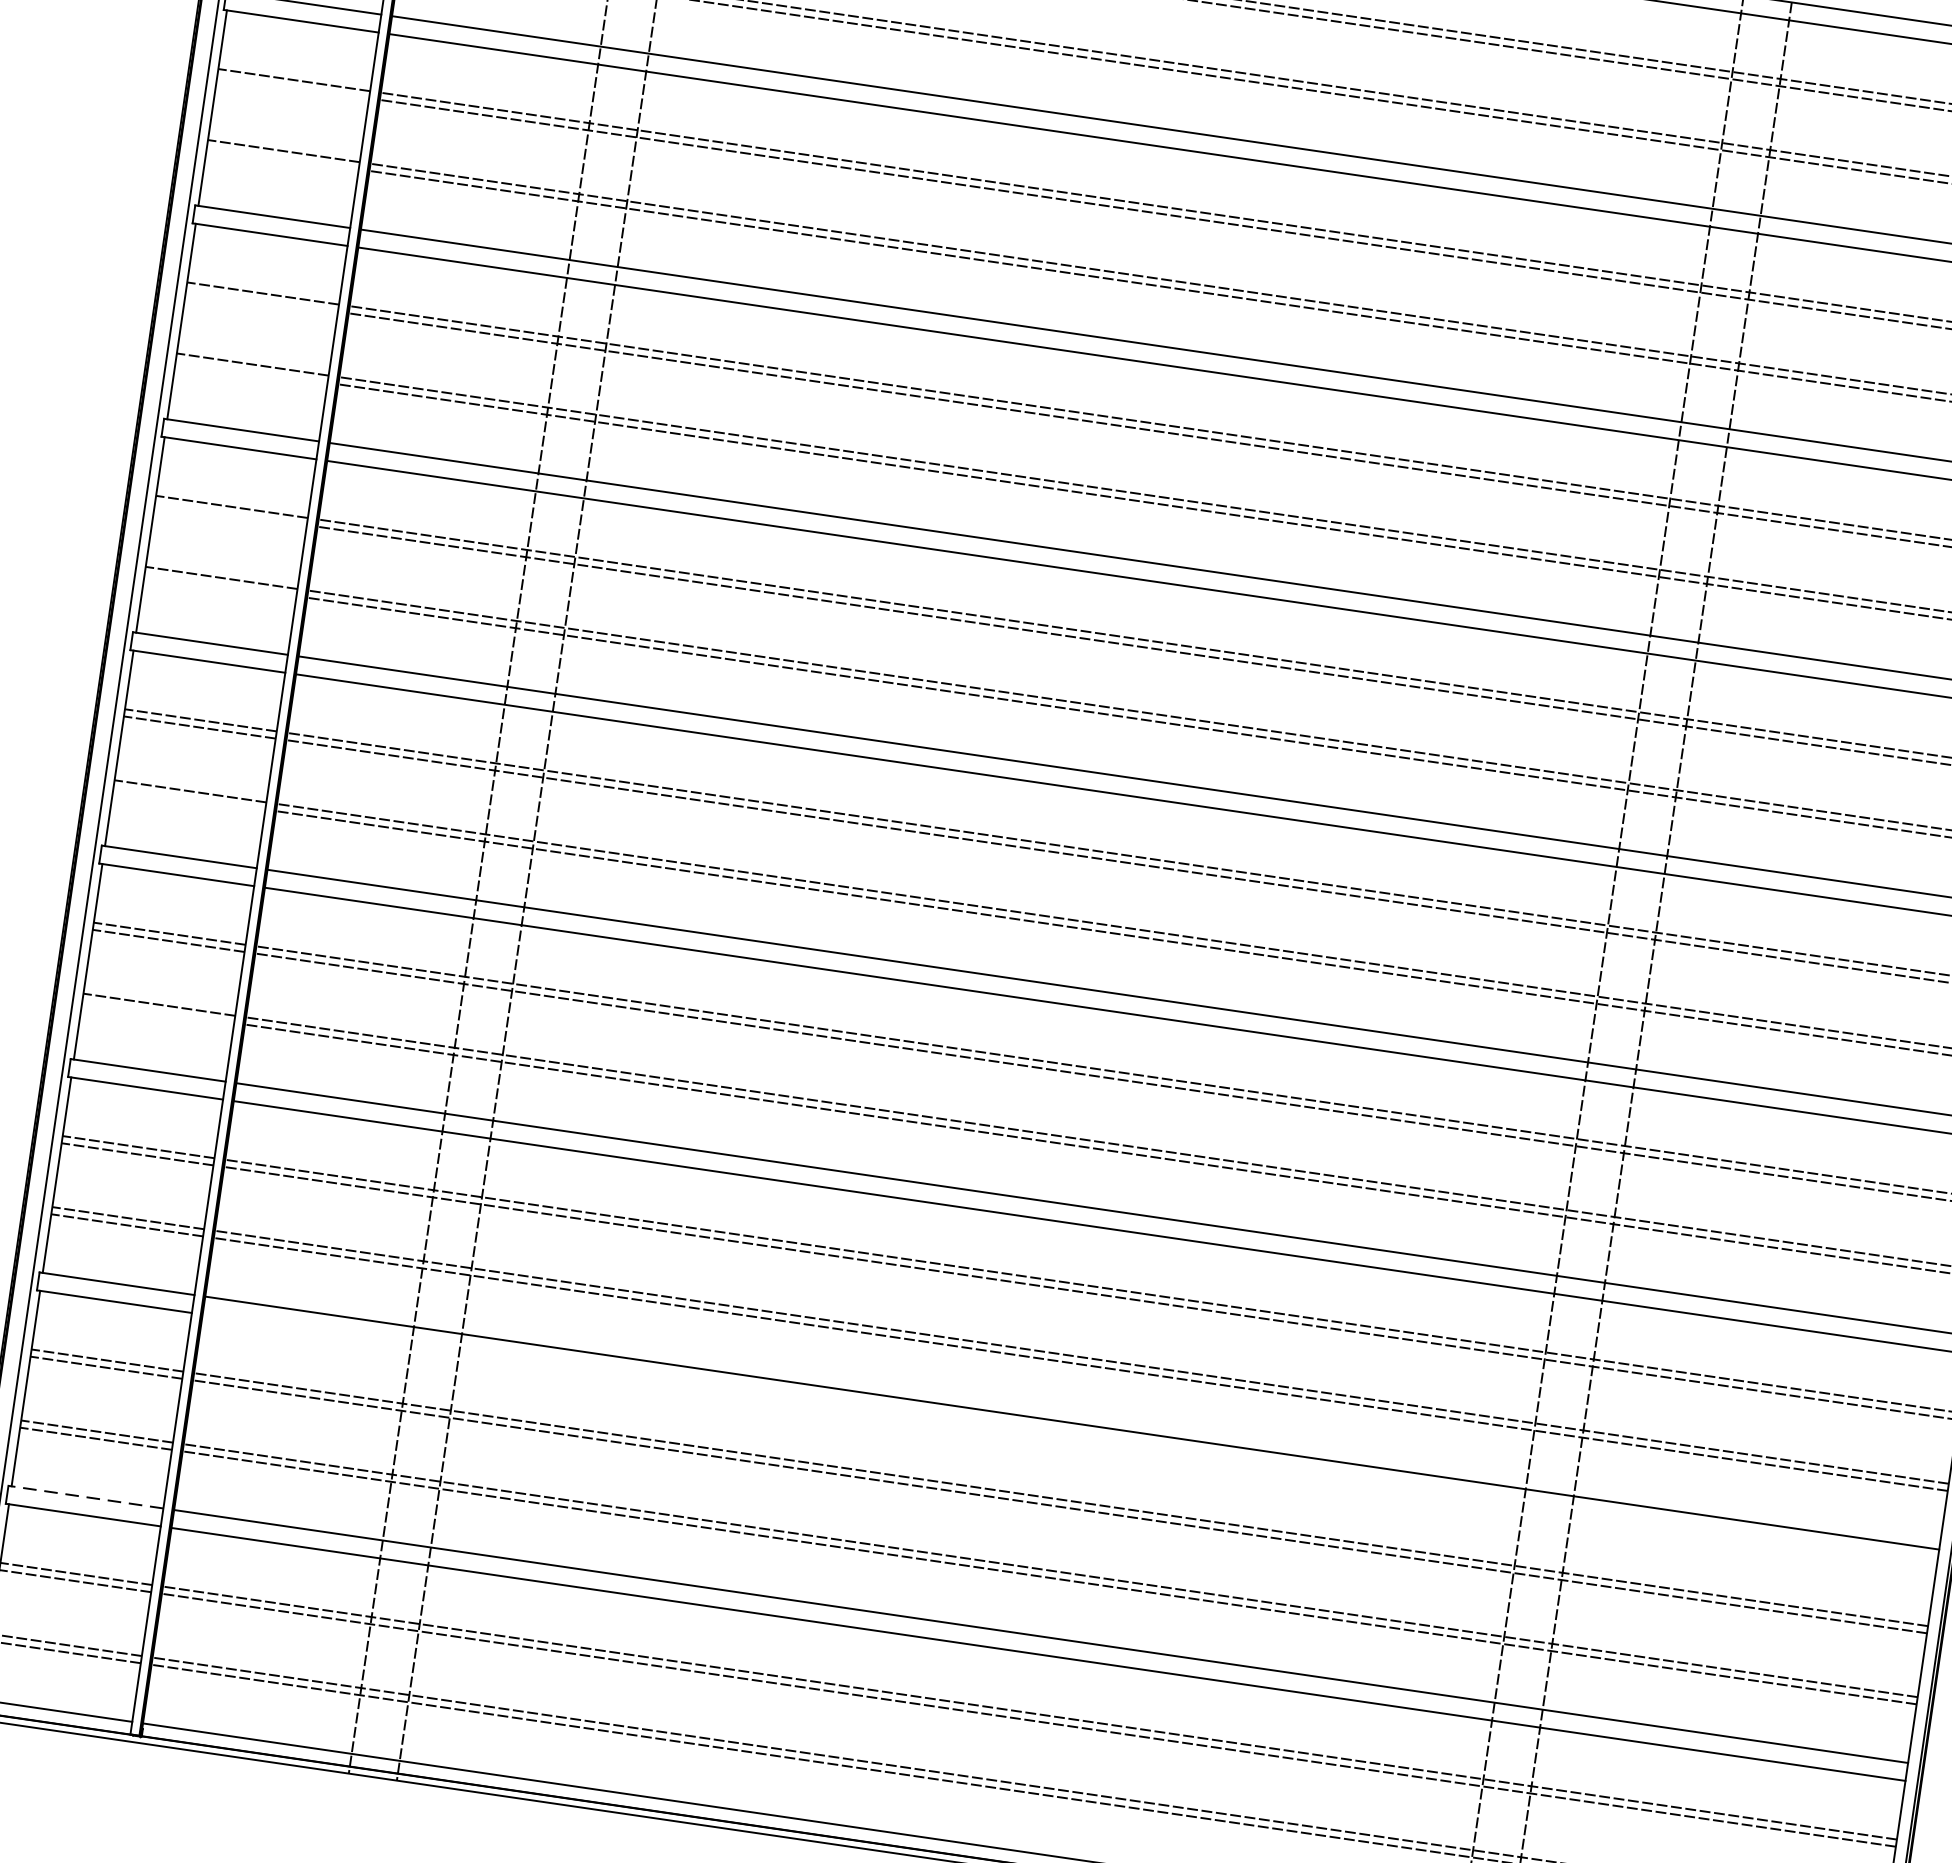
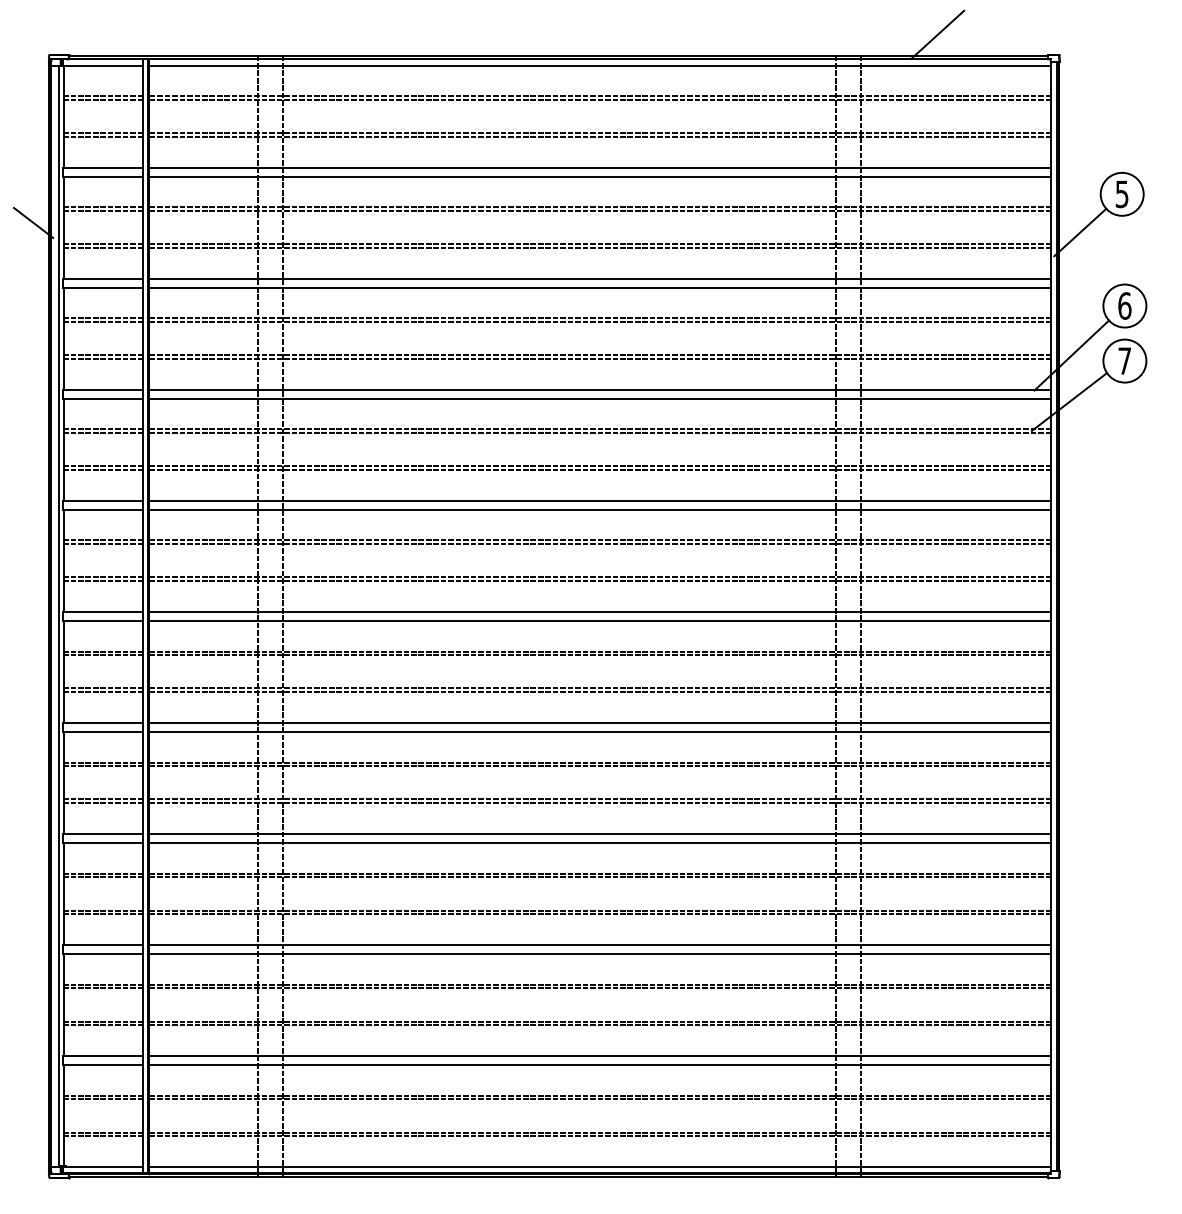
line: (292, 87) -> (103, 322), added
line: (282, 159) -> (103, 359), added
line: (261, 301) -> (103, 433), added
line: (250, 372) -> (103, 470), added
line: (230, 514) -> (103, 544), added
line: (219, 585) -> (103, 581), added
line: (188, 799) -> (103, 692), added
line: (157, 1012) -> (103, 803), added
line: (1068, 1441) -> (599, 954), added
line: (85, 1496) -> (102, 1055), dashed -> solid

